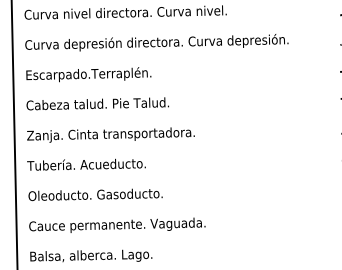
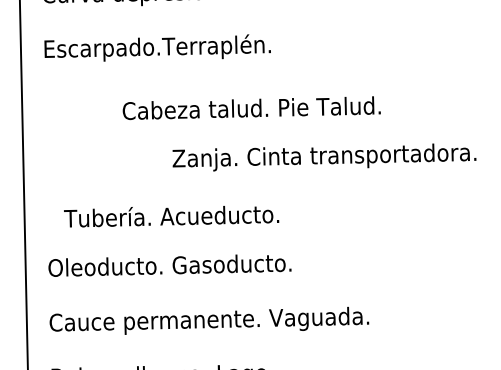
text: (97, 103) -> (251, 107), moved
text: (110, 134) -> (323, 156), moved
text: (86, 164) -> (171, 216), moved

